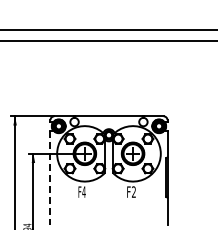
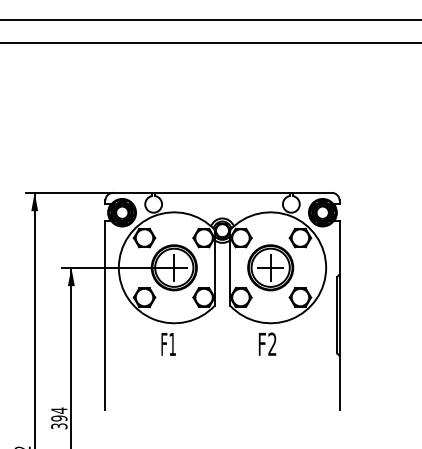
line: (50, 178) -> (105, 317), dashed -> solid
text: (83, 191) -> (171, 343), F4 -> F1

